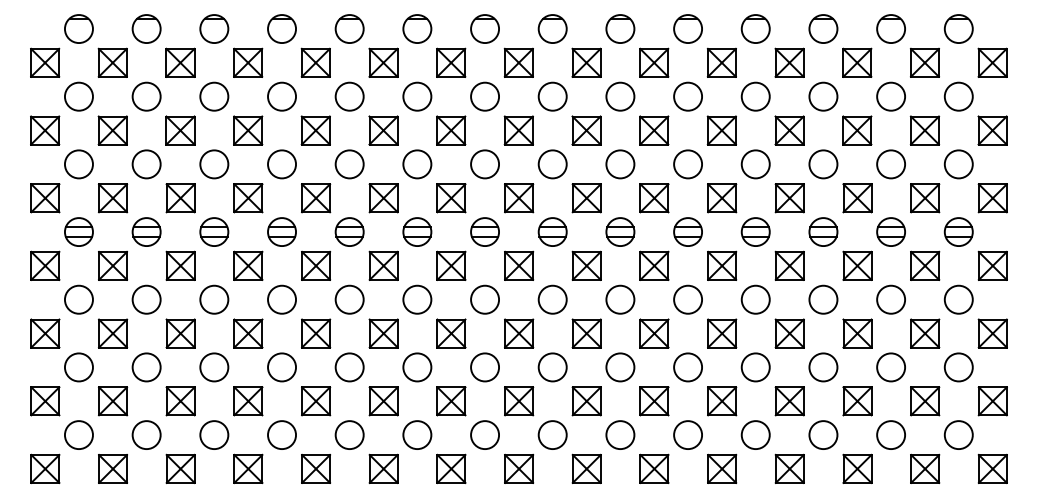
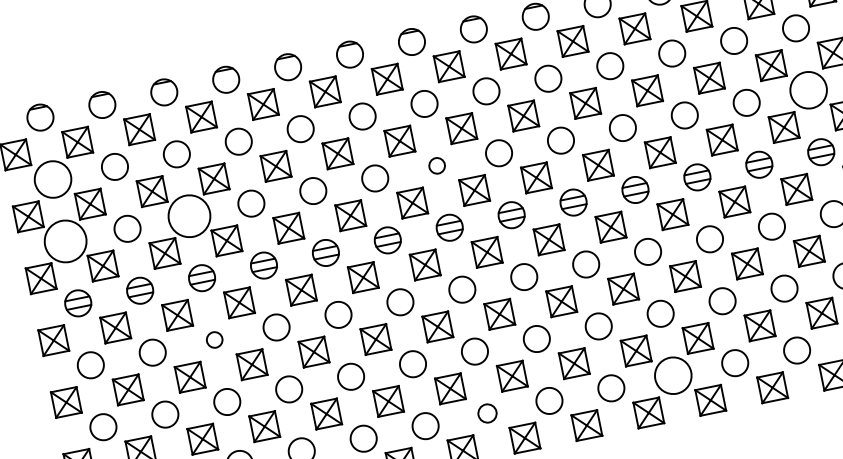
circle: (78, 96) -> (52, 179), size x1.4
circle: (78, 164) -> (65, 241), size x1.6
circle: (214, 164) -> (189, 216), size x1.6
circle: (485, 164) -> (437, 165), size x0.6
circle: (891, 164) -> (809, 90), size x1.4
circle: (214, 299) -> (214, 339), size x0.6
circle: (484, 434) -> (486, 413), size x0.7
circle: (688, 435) -> (673, 376), size x1.4

